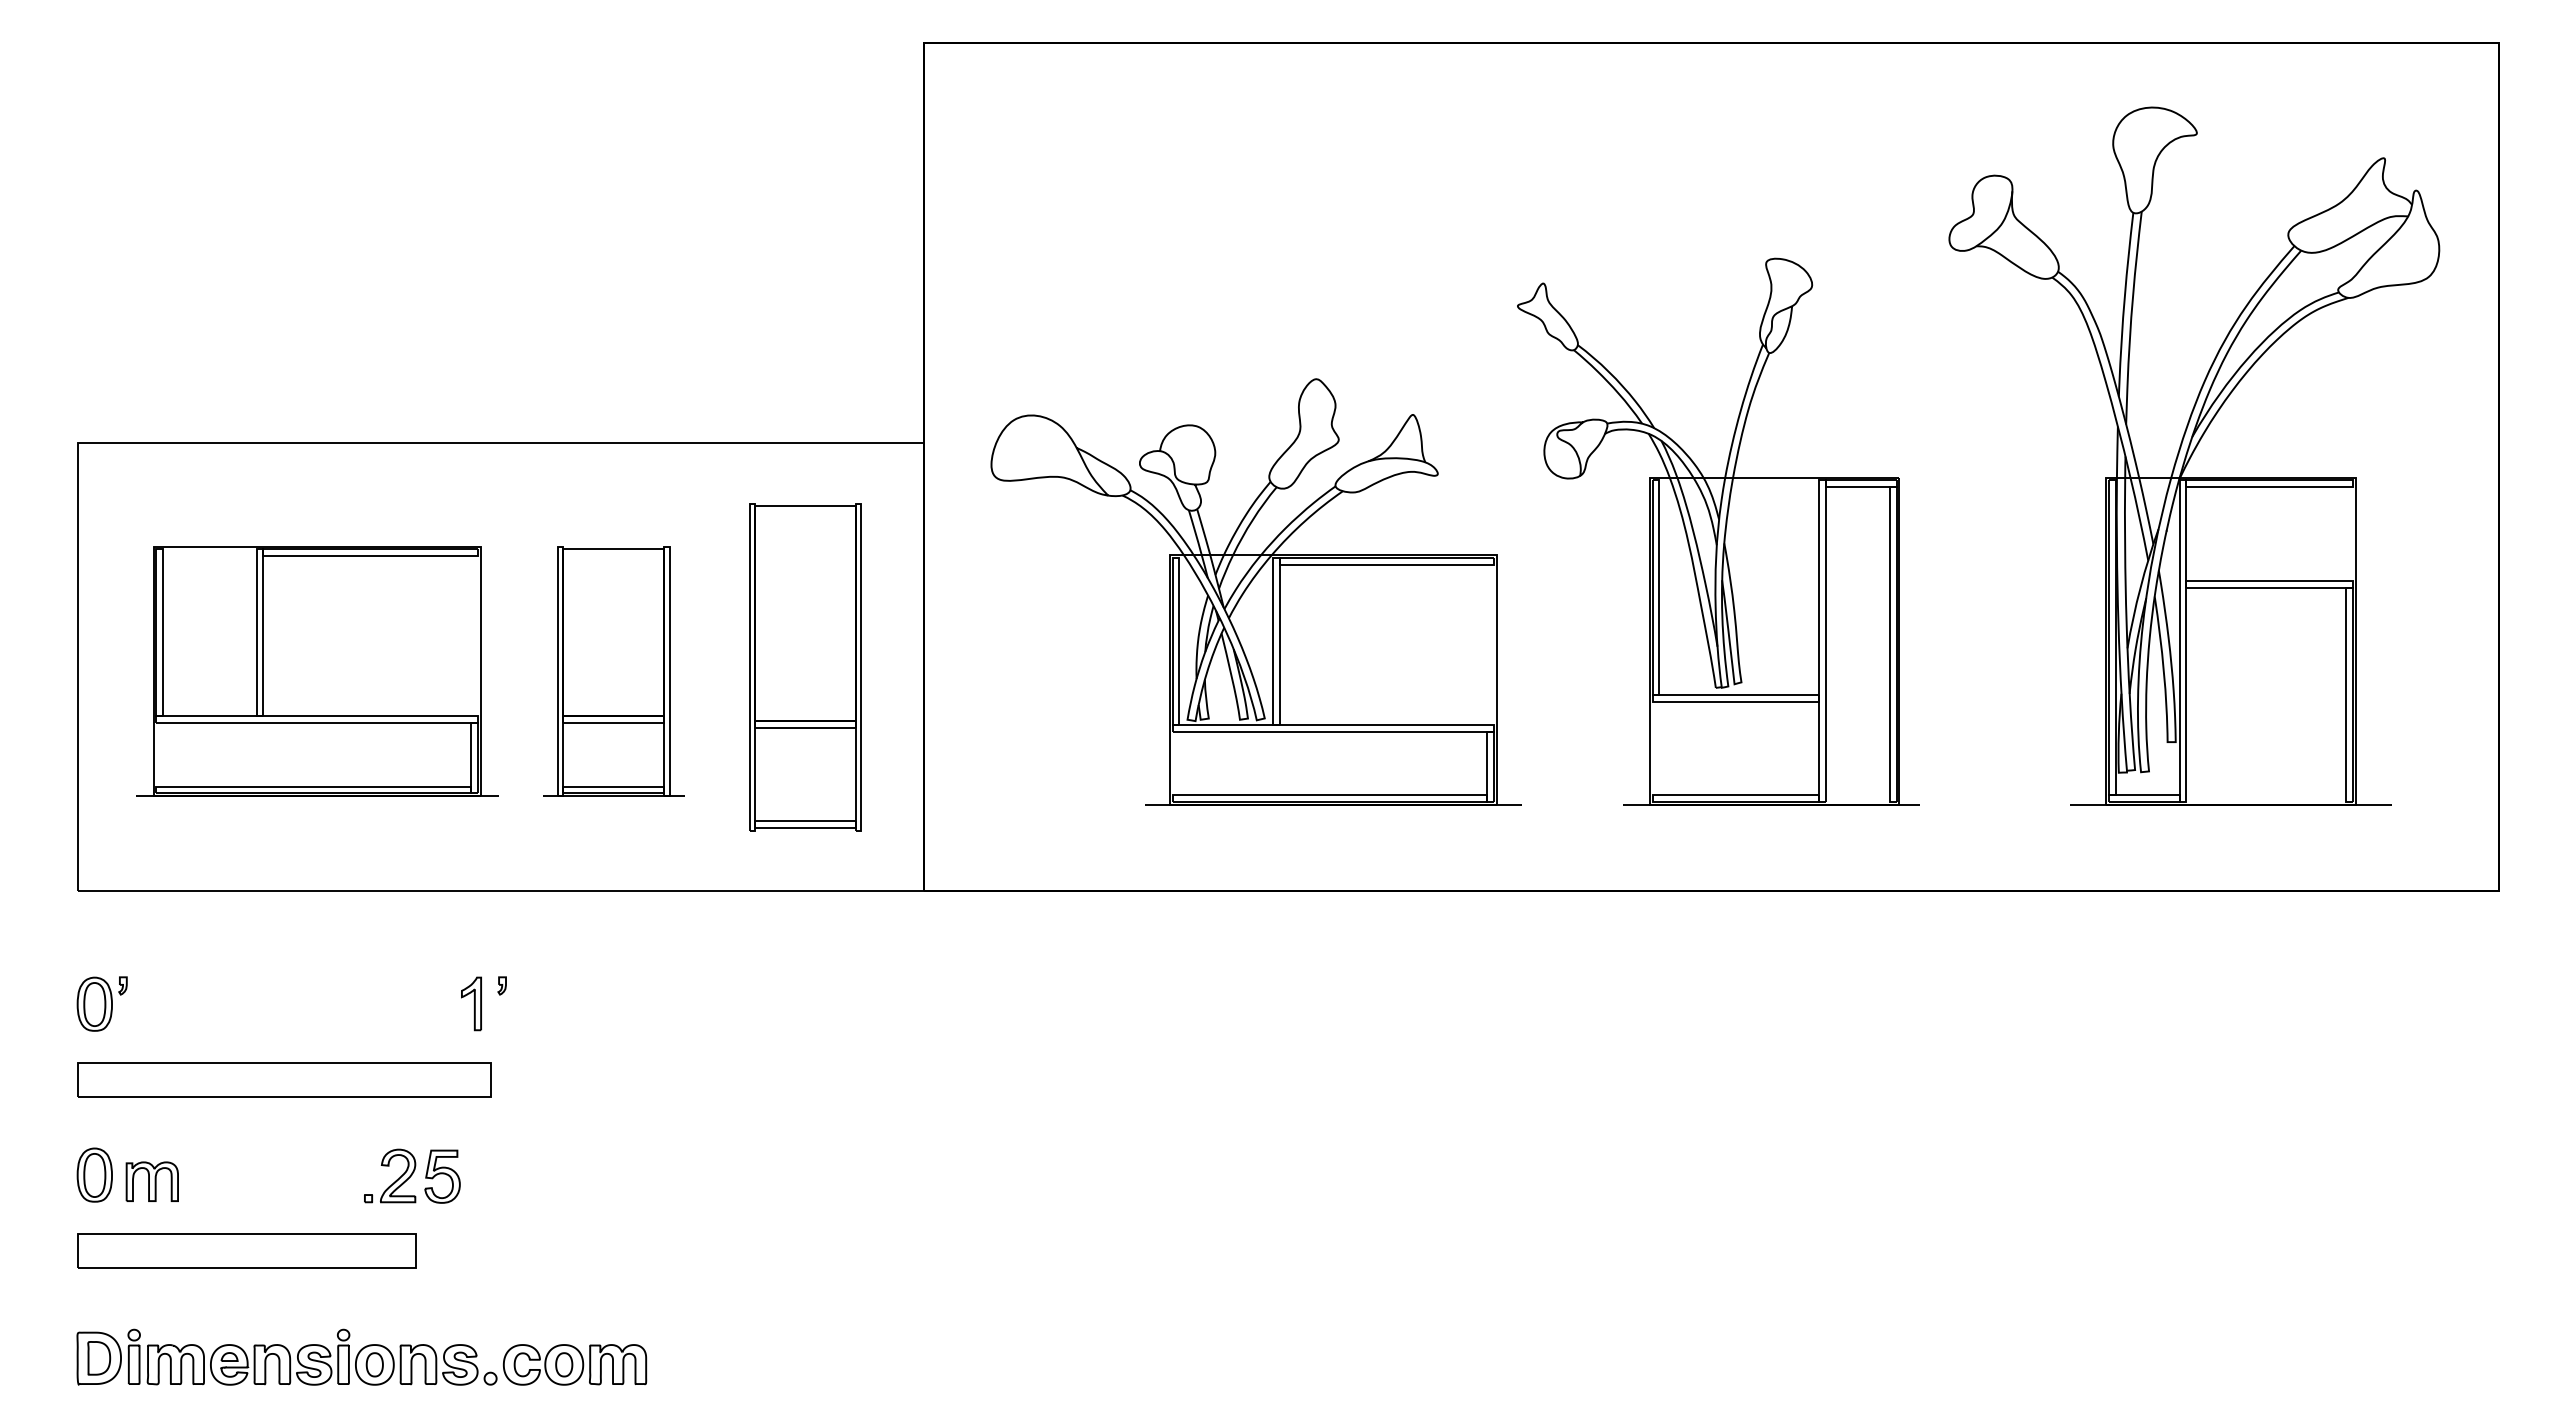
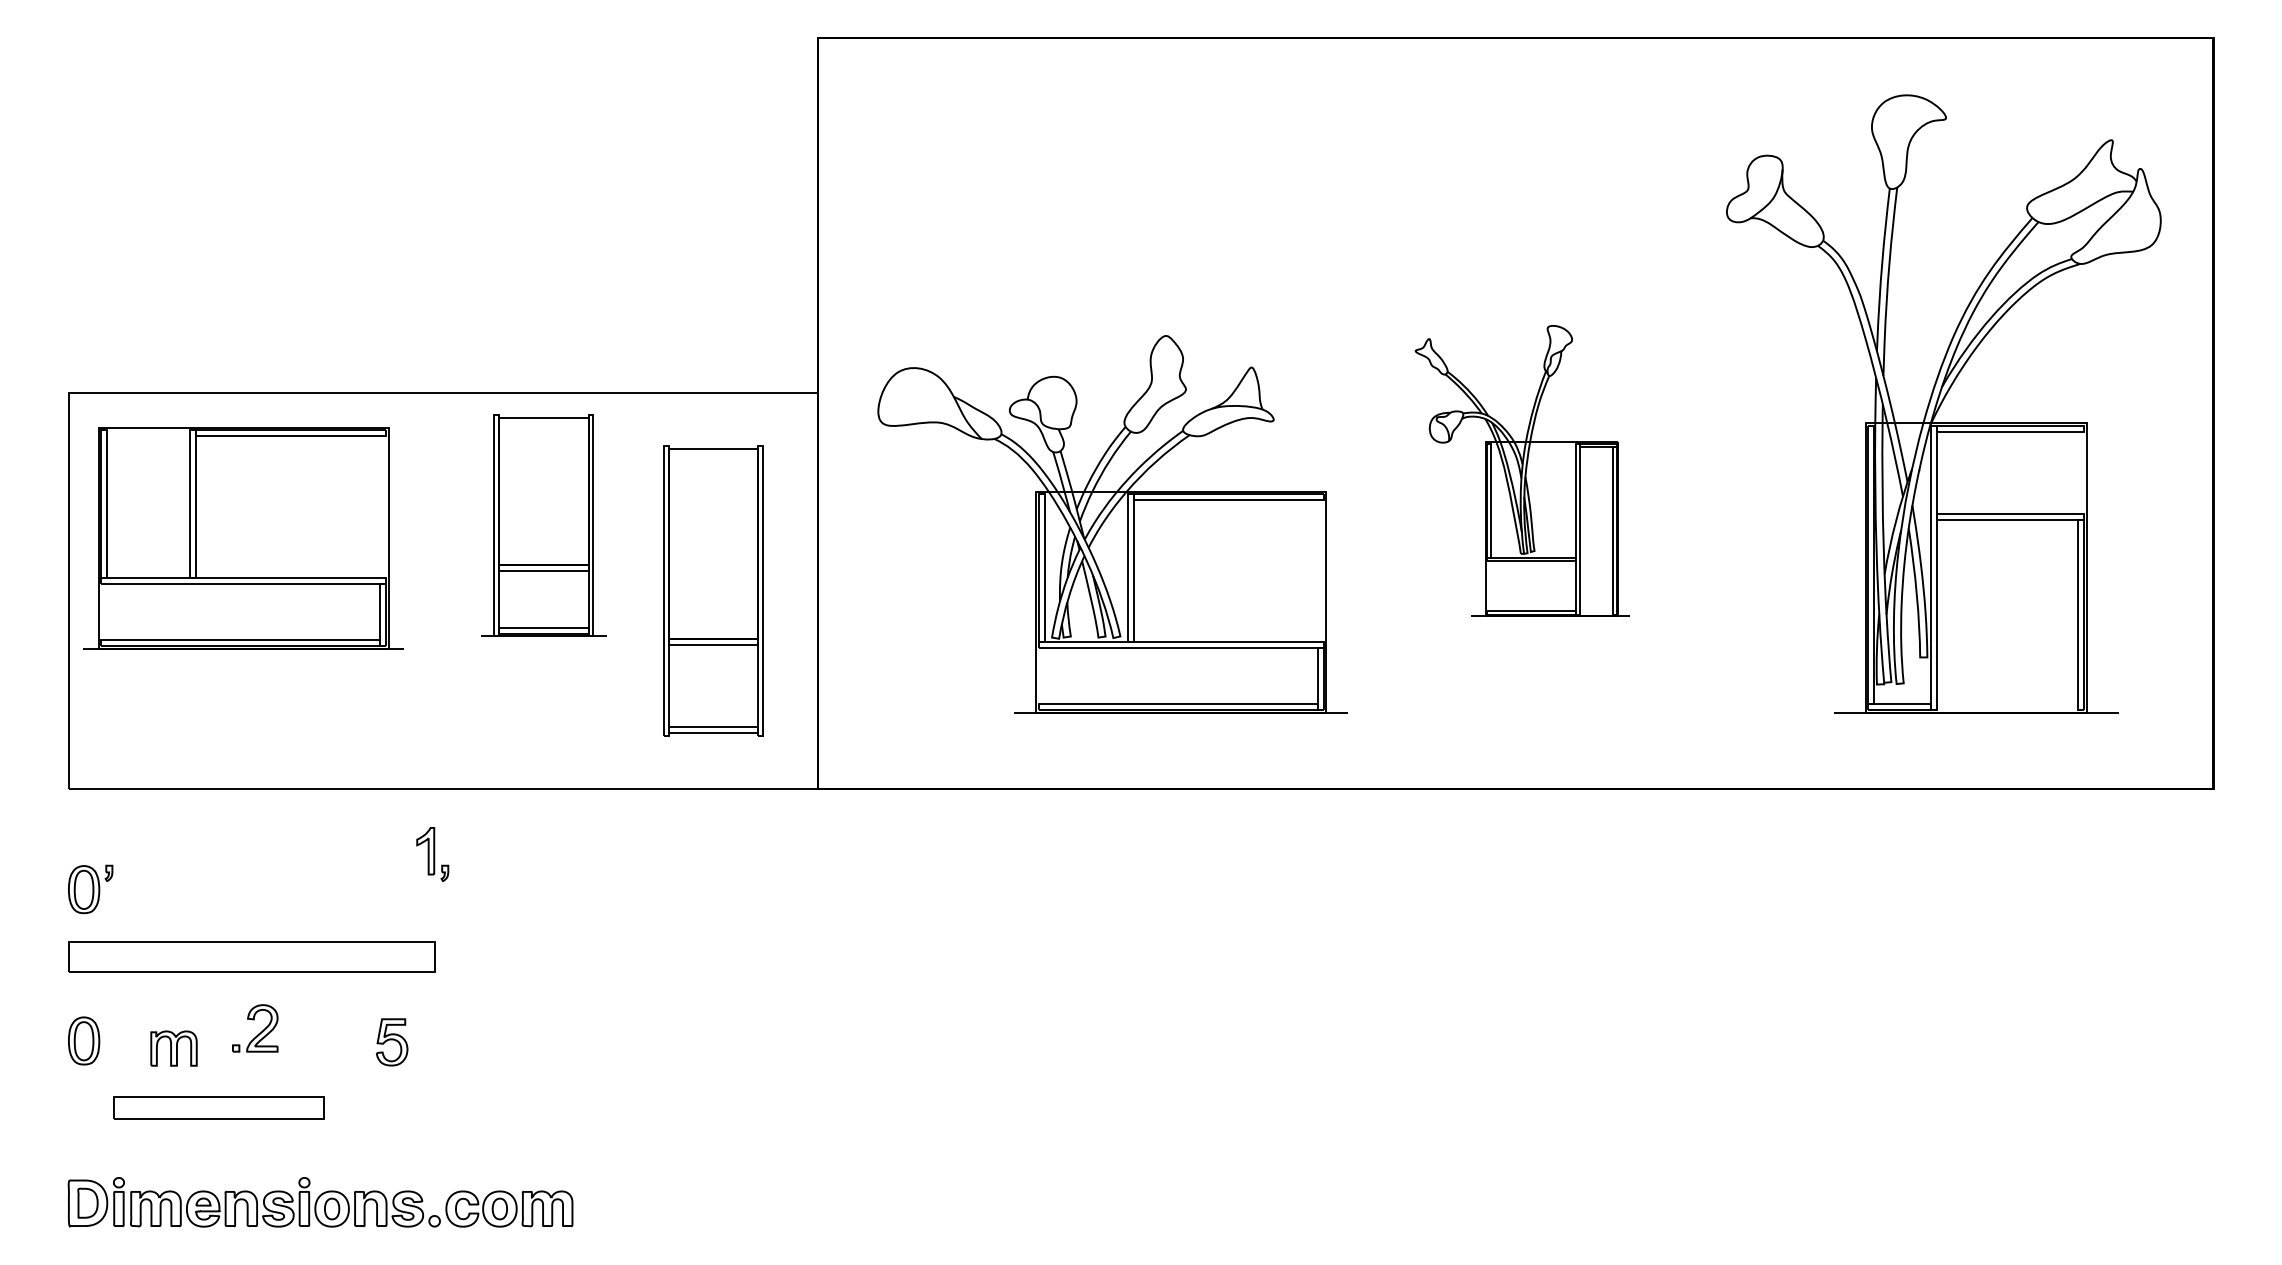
part: (1718, 531) -> (1522, 470), size x0.6
part: (317, 671) -> (244, 538), moved
part: (613, 671) -> (543, 525), moved
part: (471, 1003) -> (425, 850), moved
part: (395, 1180) -> (260, 1032), moved
part: (151, 1181) -> (173, 1048), moved
part: (246, 1250) -> (218, 1107), size x0.7

